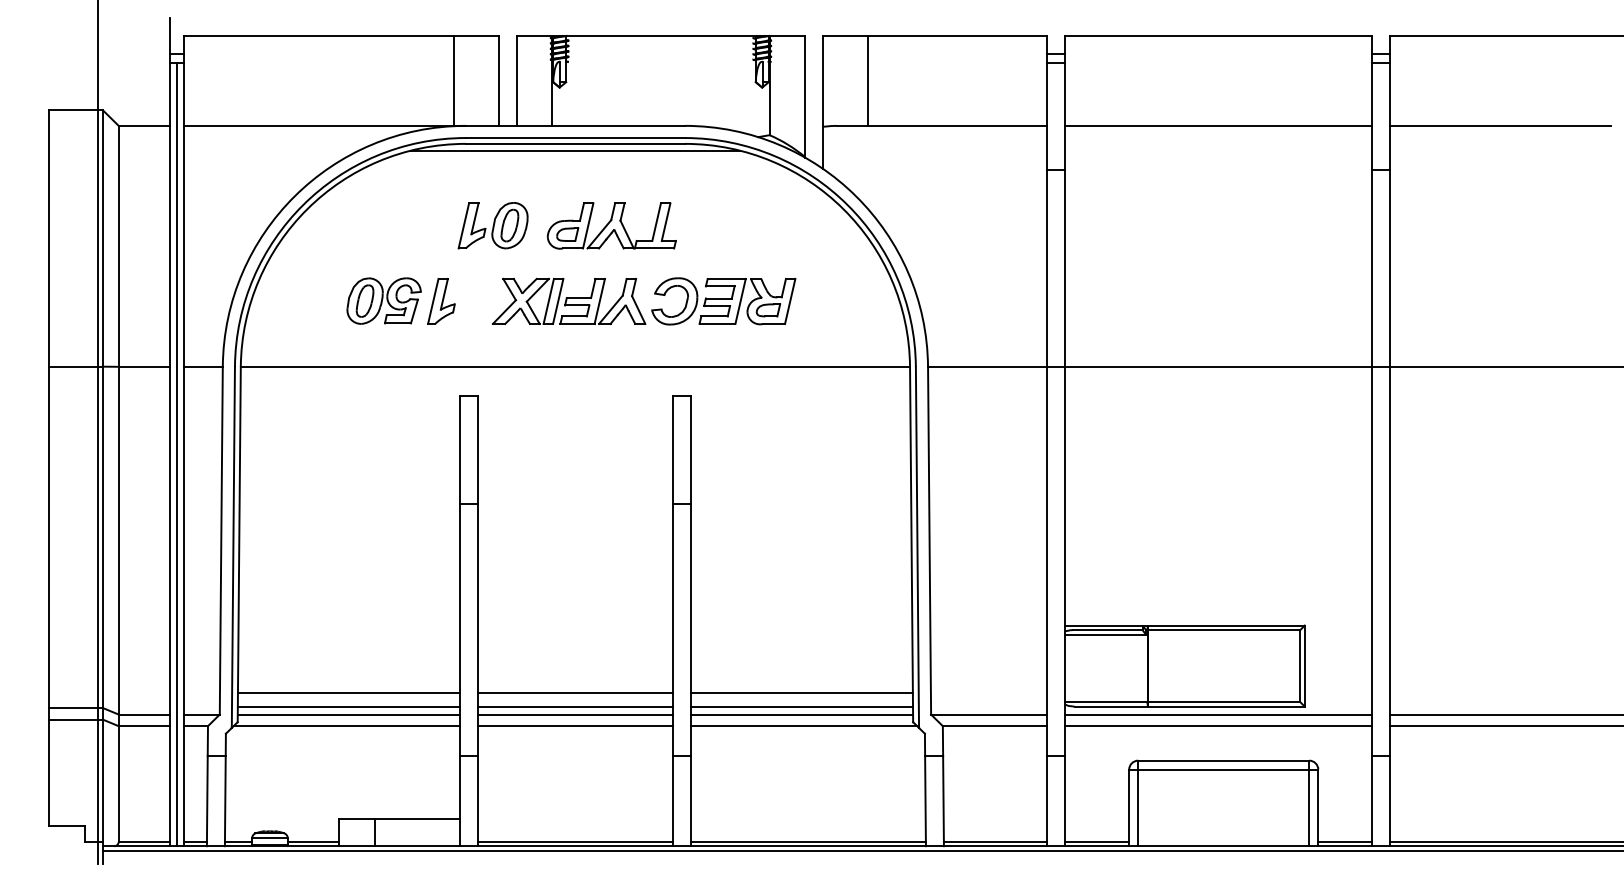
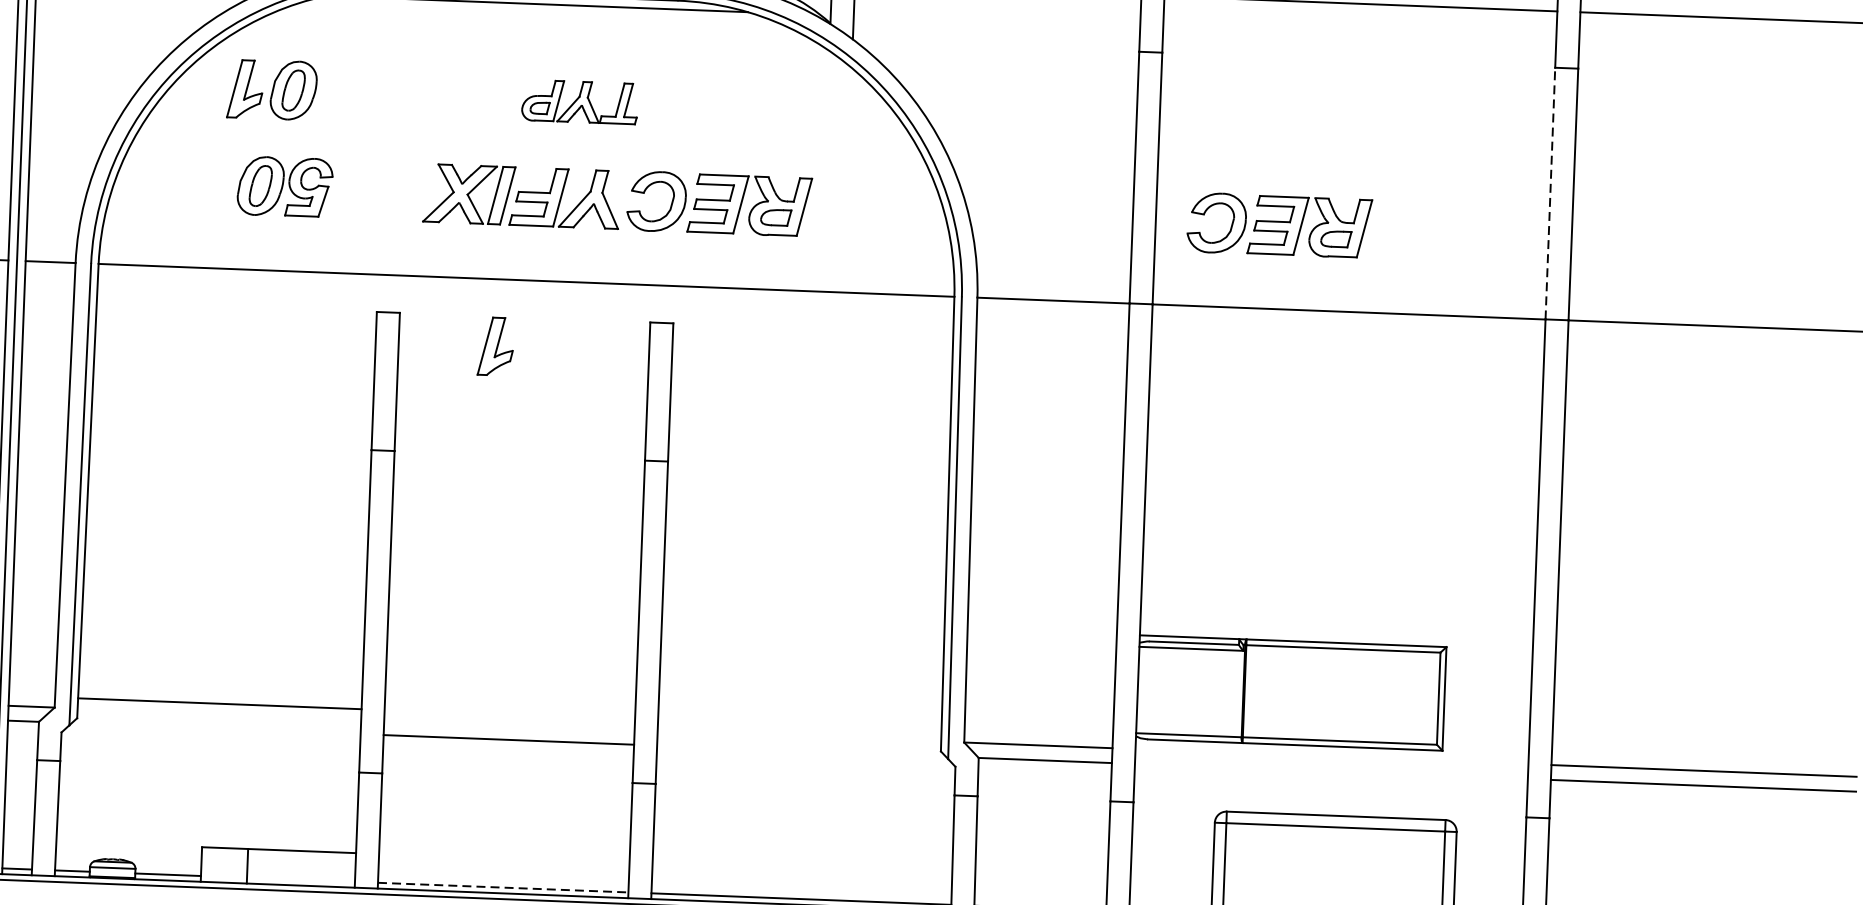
part: (492, 225) -> (271, 89), moved
part: (611, 225) -> (579, 101), size x0.7
line: (1372, 267) -> (1550, 192), solid -> dashed
part: (441, 301) -> (495, 346), moved
part: (1161, 301) -> (1279, 225), added
line: (348, 693) -> (220, 686), removed
line: (575, 693) -> (510, 698), removed
line: (801, 693) -> (799, 709), removed
line: (575, 706) -> (509, 714), removed
line: (802, 706) -> (800, 725), removed
line: (348, 714) -> (219, 713), removed
line: (575, 714) -> (509, 724), removed
line: (802, 714) -> (799, 736), removed
line: (1218, 714) -> (1331, 756), removed
line: (346, 726) -> (216, 729), removed
line: (804, 726) -> (801, 751), removed
line: (1218, 726) -> (1331, 771), removed
line: (575, 841) -> (503, 887), solid -> dashed

